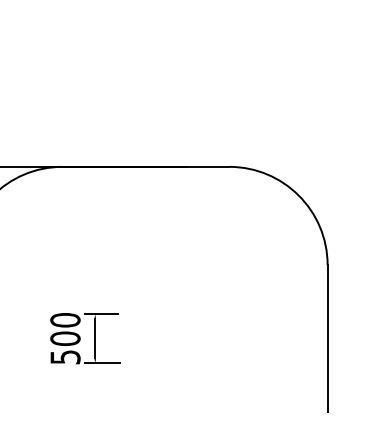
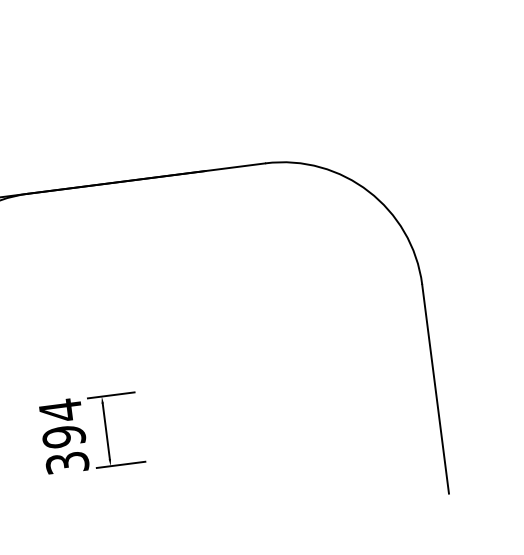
text: (65, 337) -> (63, 434), 500 -> 394

